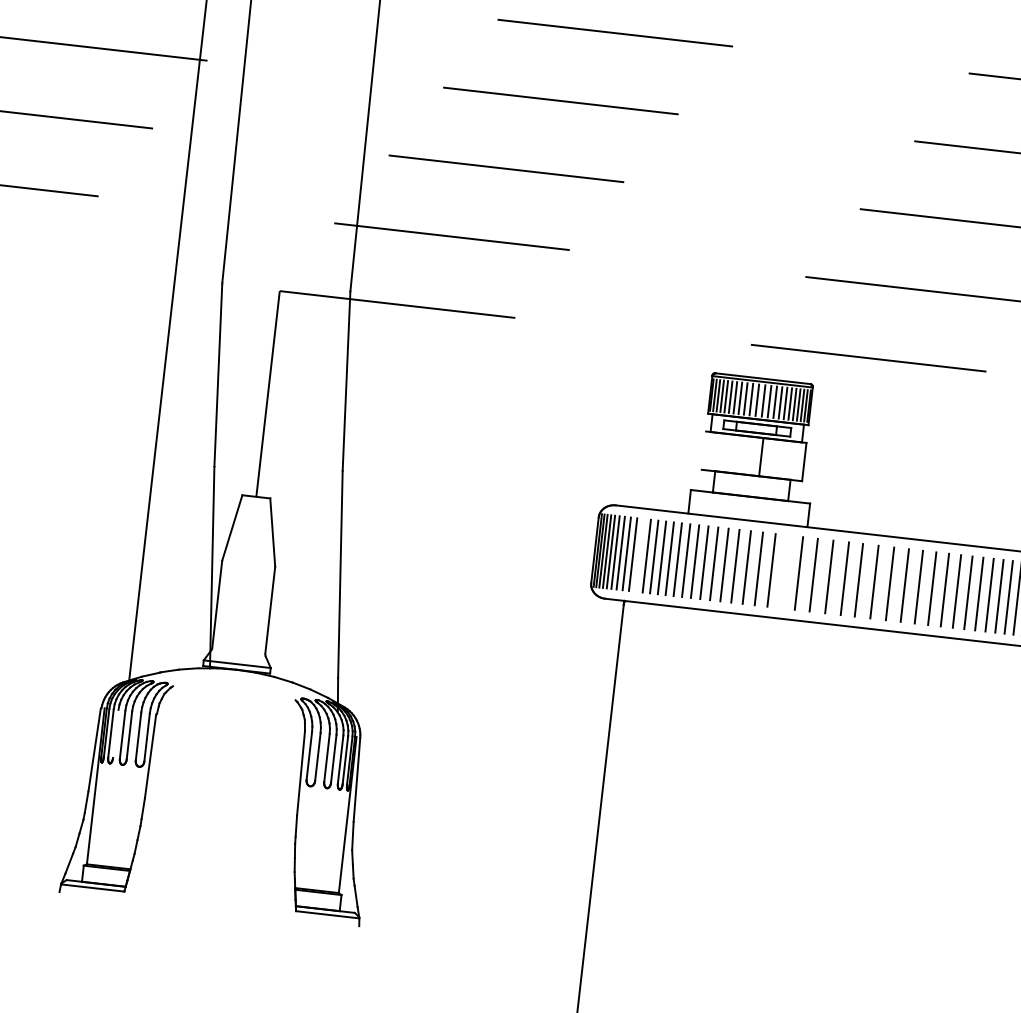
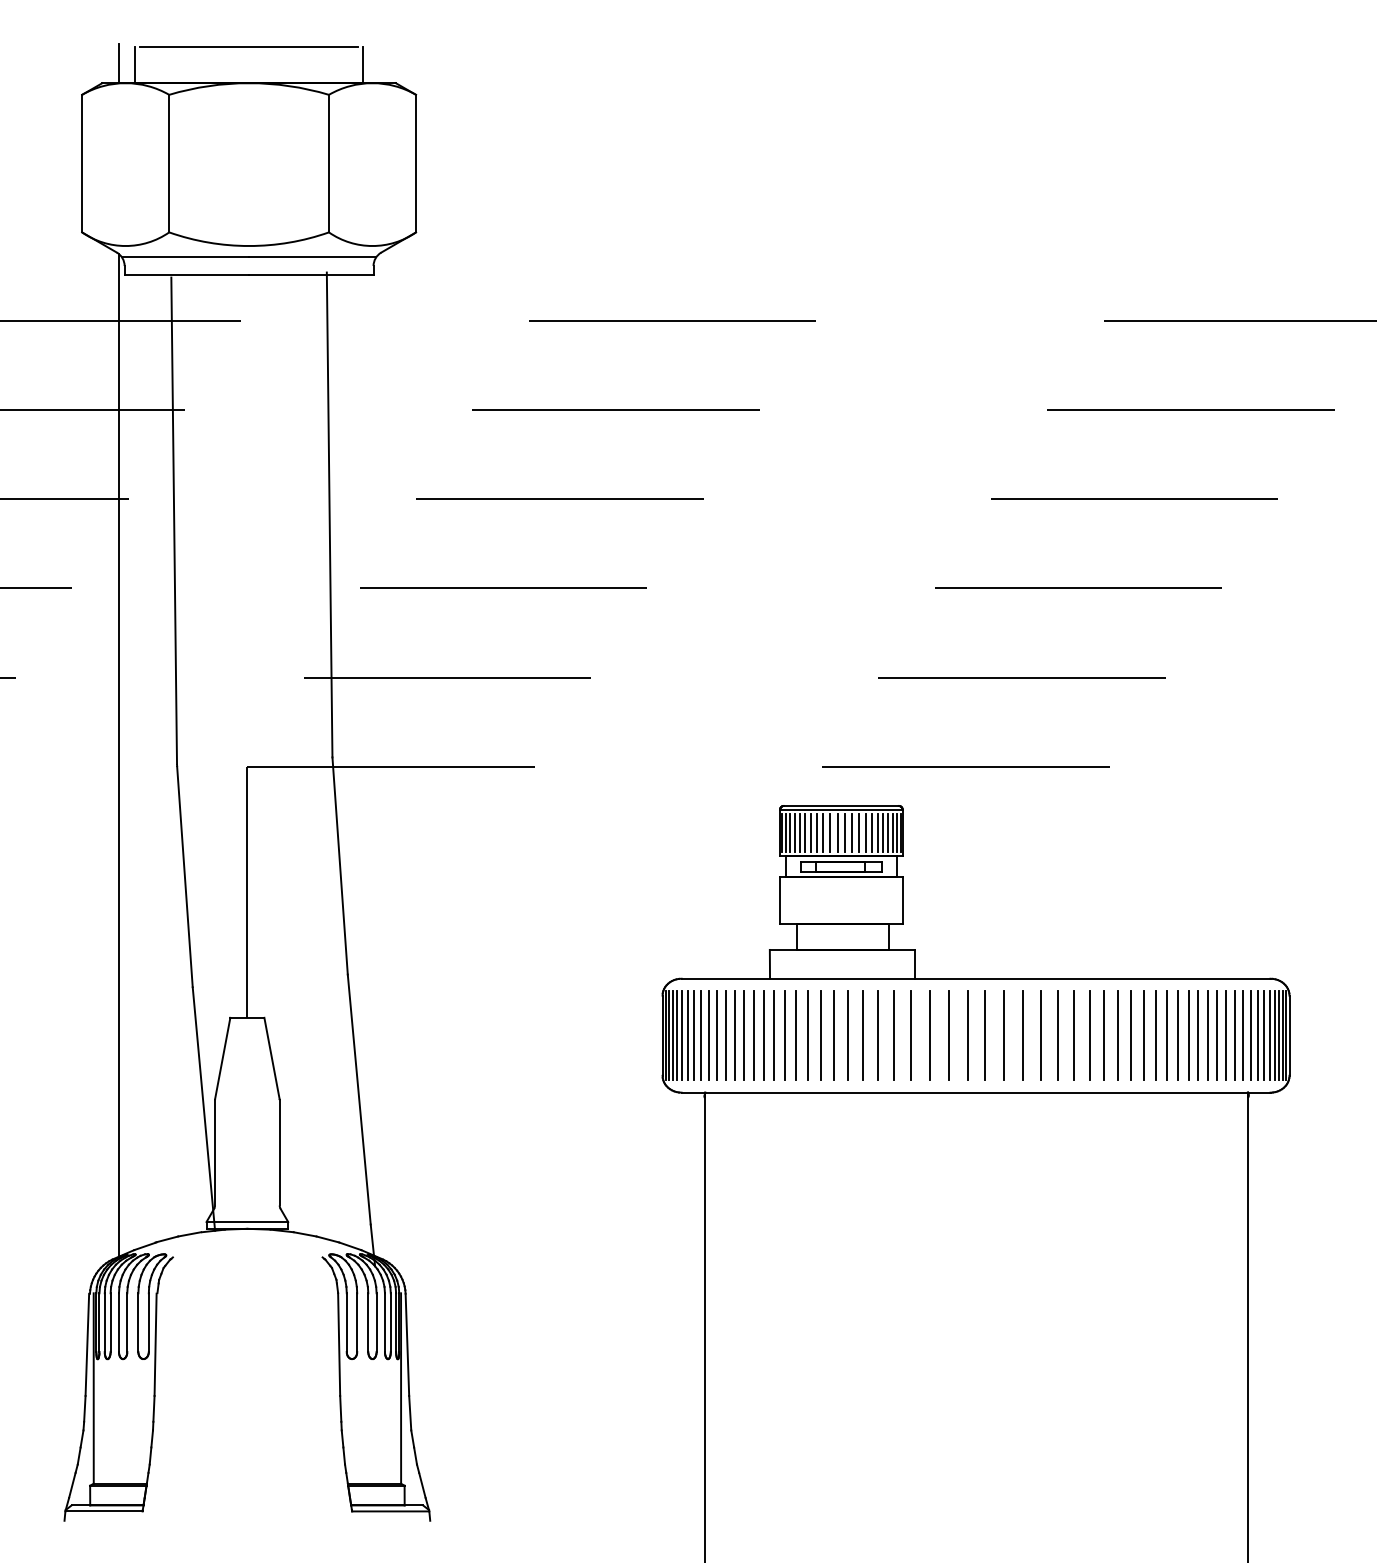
line: (761, 457) -> (780, 900), moved
line: (640, 555) -> (717, 1035), added
line: (785, 571) -> (894, 1035), added
line: (115, 733) -> (110, 1322), added

